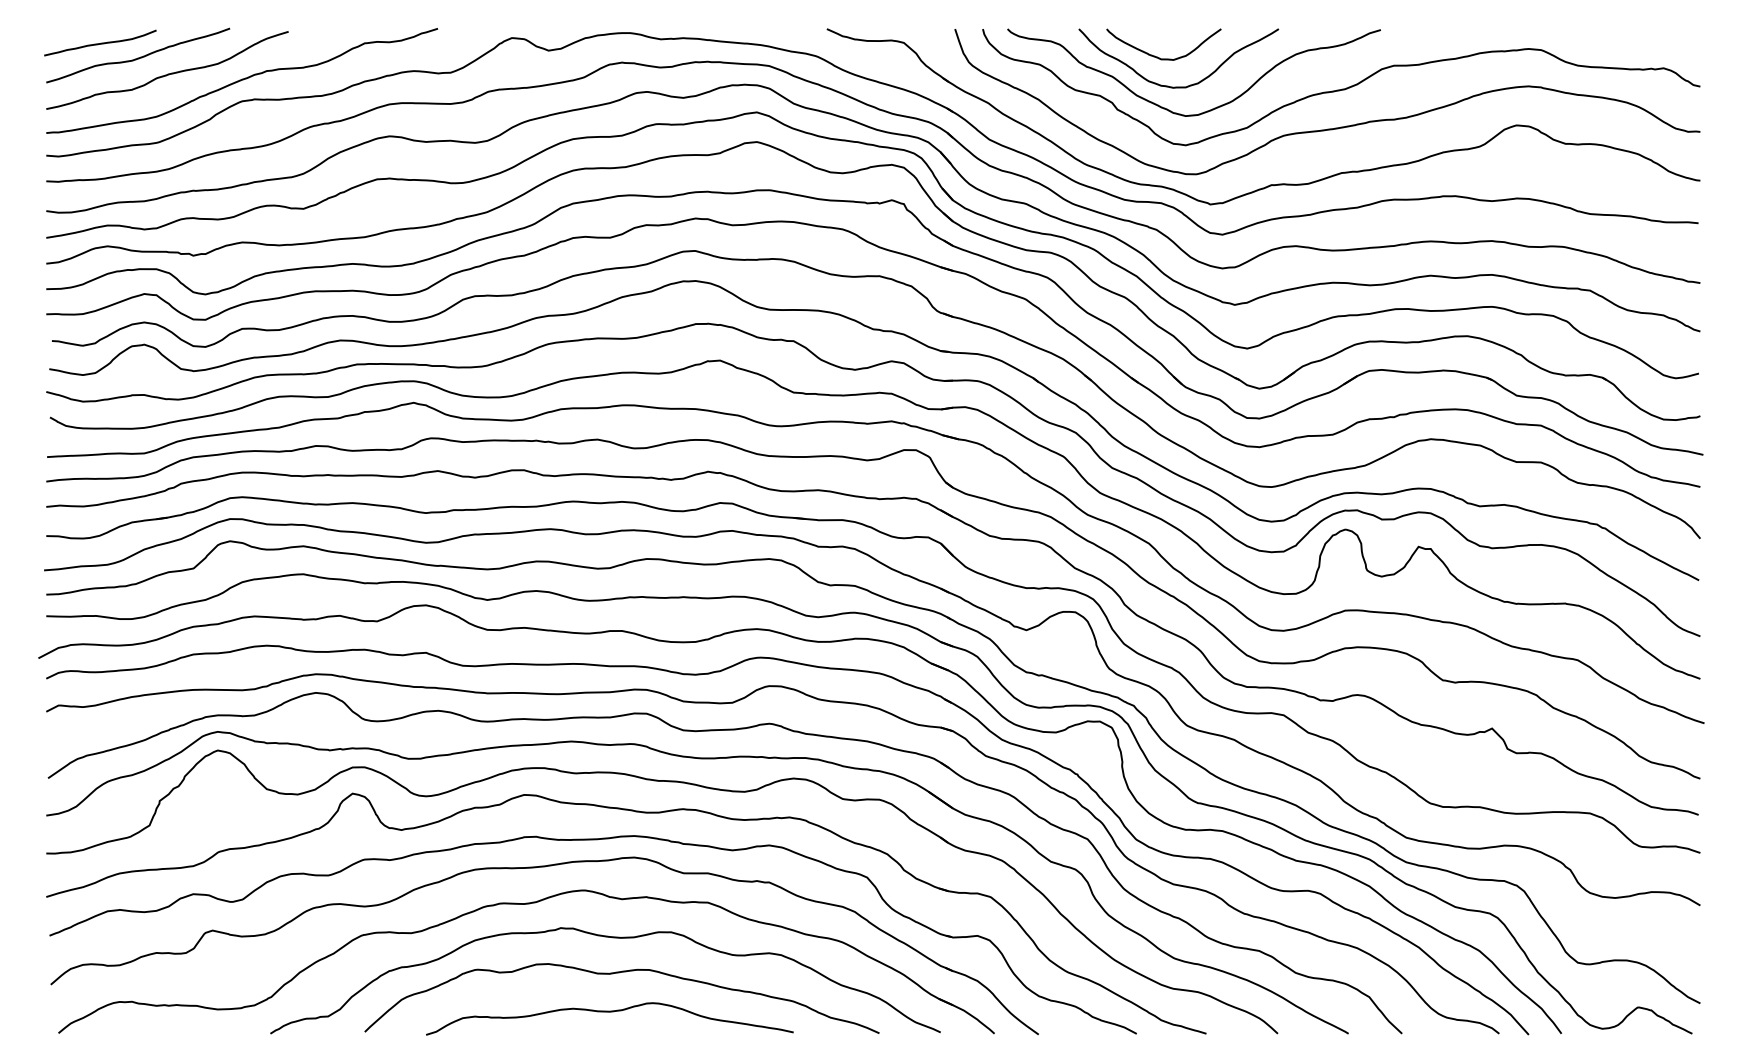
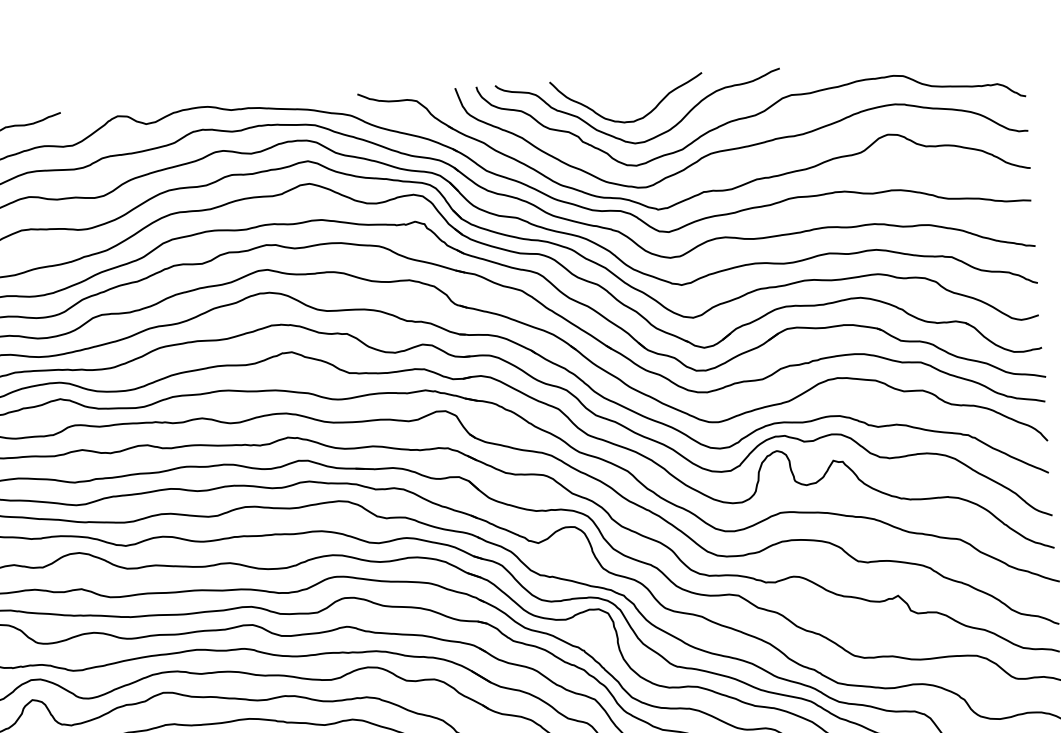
curve: (1157, 56) -> (610, 99), removed

